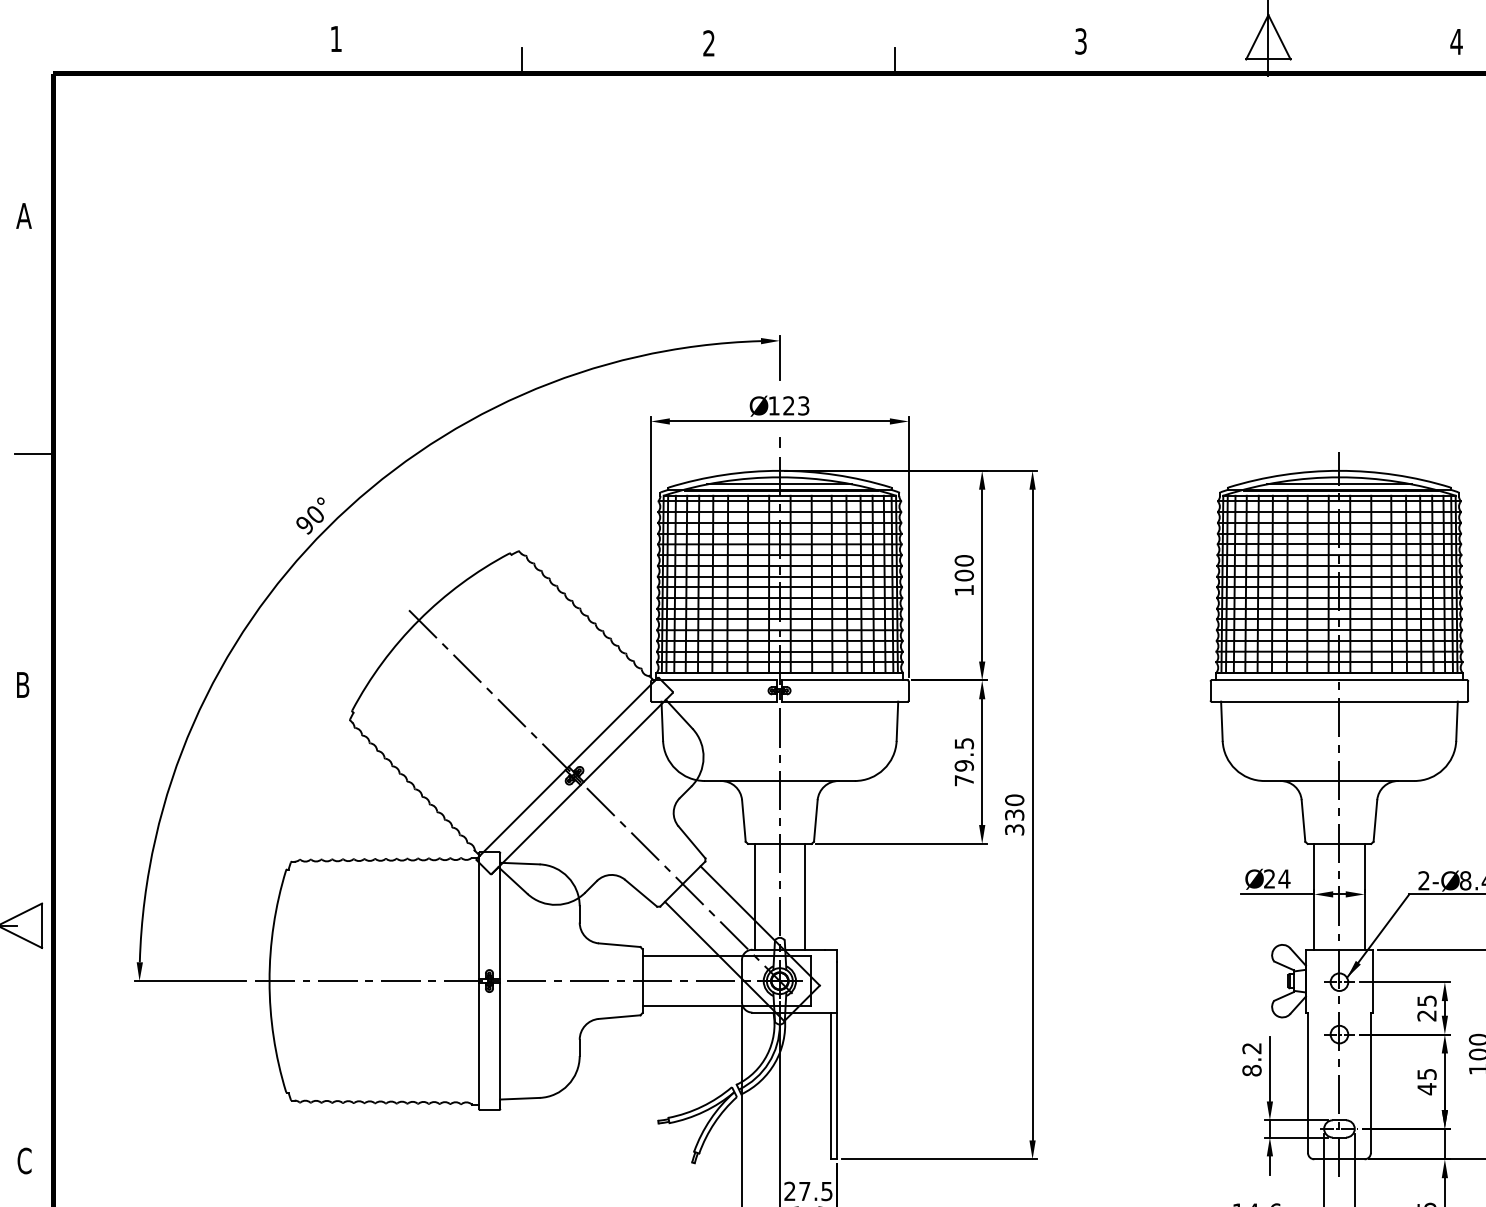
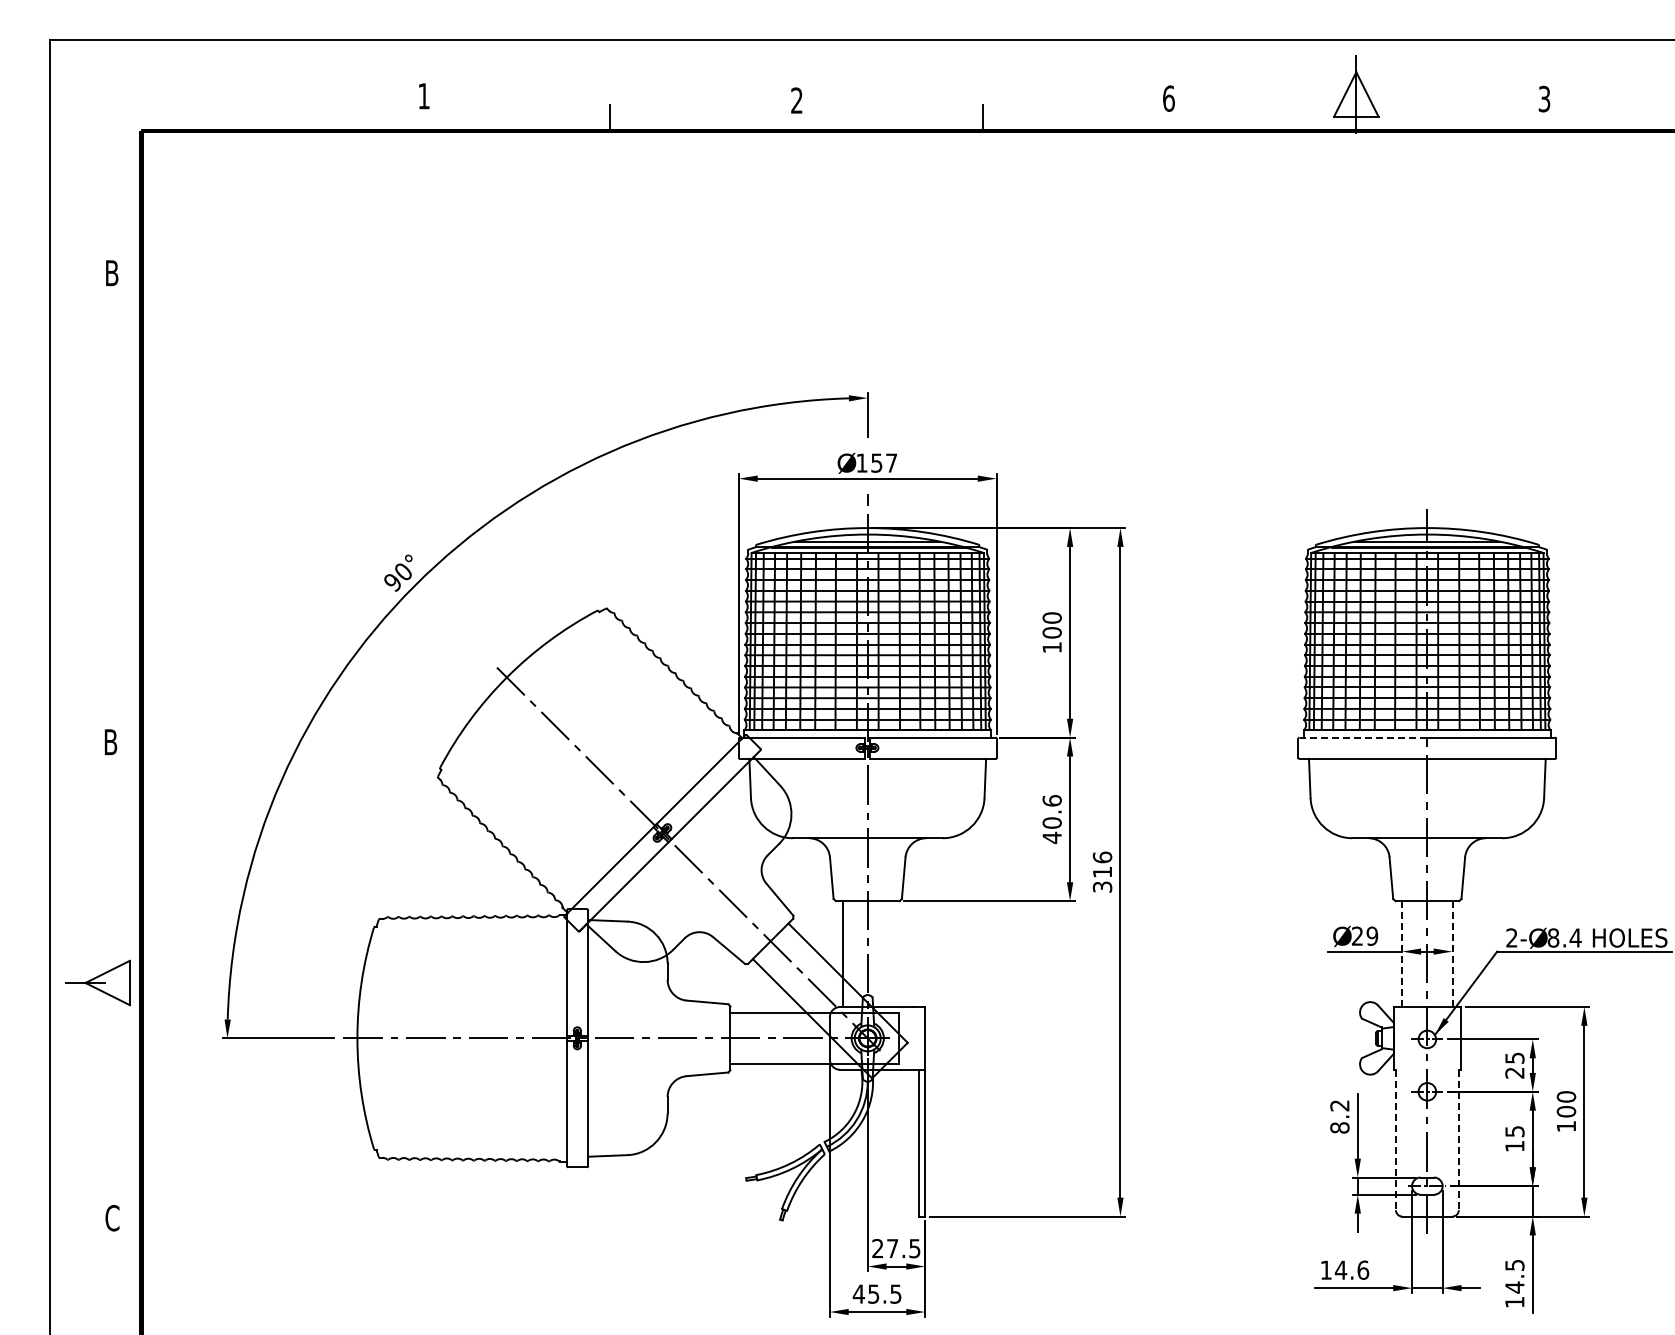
text: (1080, 41) -> (1168, 98), 3 -> 6
text: (1456, 41) -> (1544, 98), 4 -> 3
text: (23, 216) -> (111, 273), A -> B
text: (796, 405) -> (884, 462), 123 -> 157
line: (33, 454) -> (121, 511), removed
line: (1275, 680) -> (1363, 737), solid -> dashed
text: (963, 762) -> (1051, 819), 79.5 -> 40.6
text: (1014, 807) -> (1102, 864), 330 -> 316
text: (1284, 878) -> (1372, 935), 24 -> 29
line: (804, 896) -> (892, 953), removed
line: (1314, 897) -> (1402, 954), solid -> dashed
line: (1364, 897) -> (1452, 954), solid -> dashed
line: (1307, 1083) -> (1395, 1140), solid -> dashed
line: (1370, 1083) -> (1458, 1140), solid -> dashed
text: (1426, 1089) -> (1514, 1146), 45 -> 15

